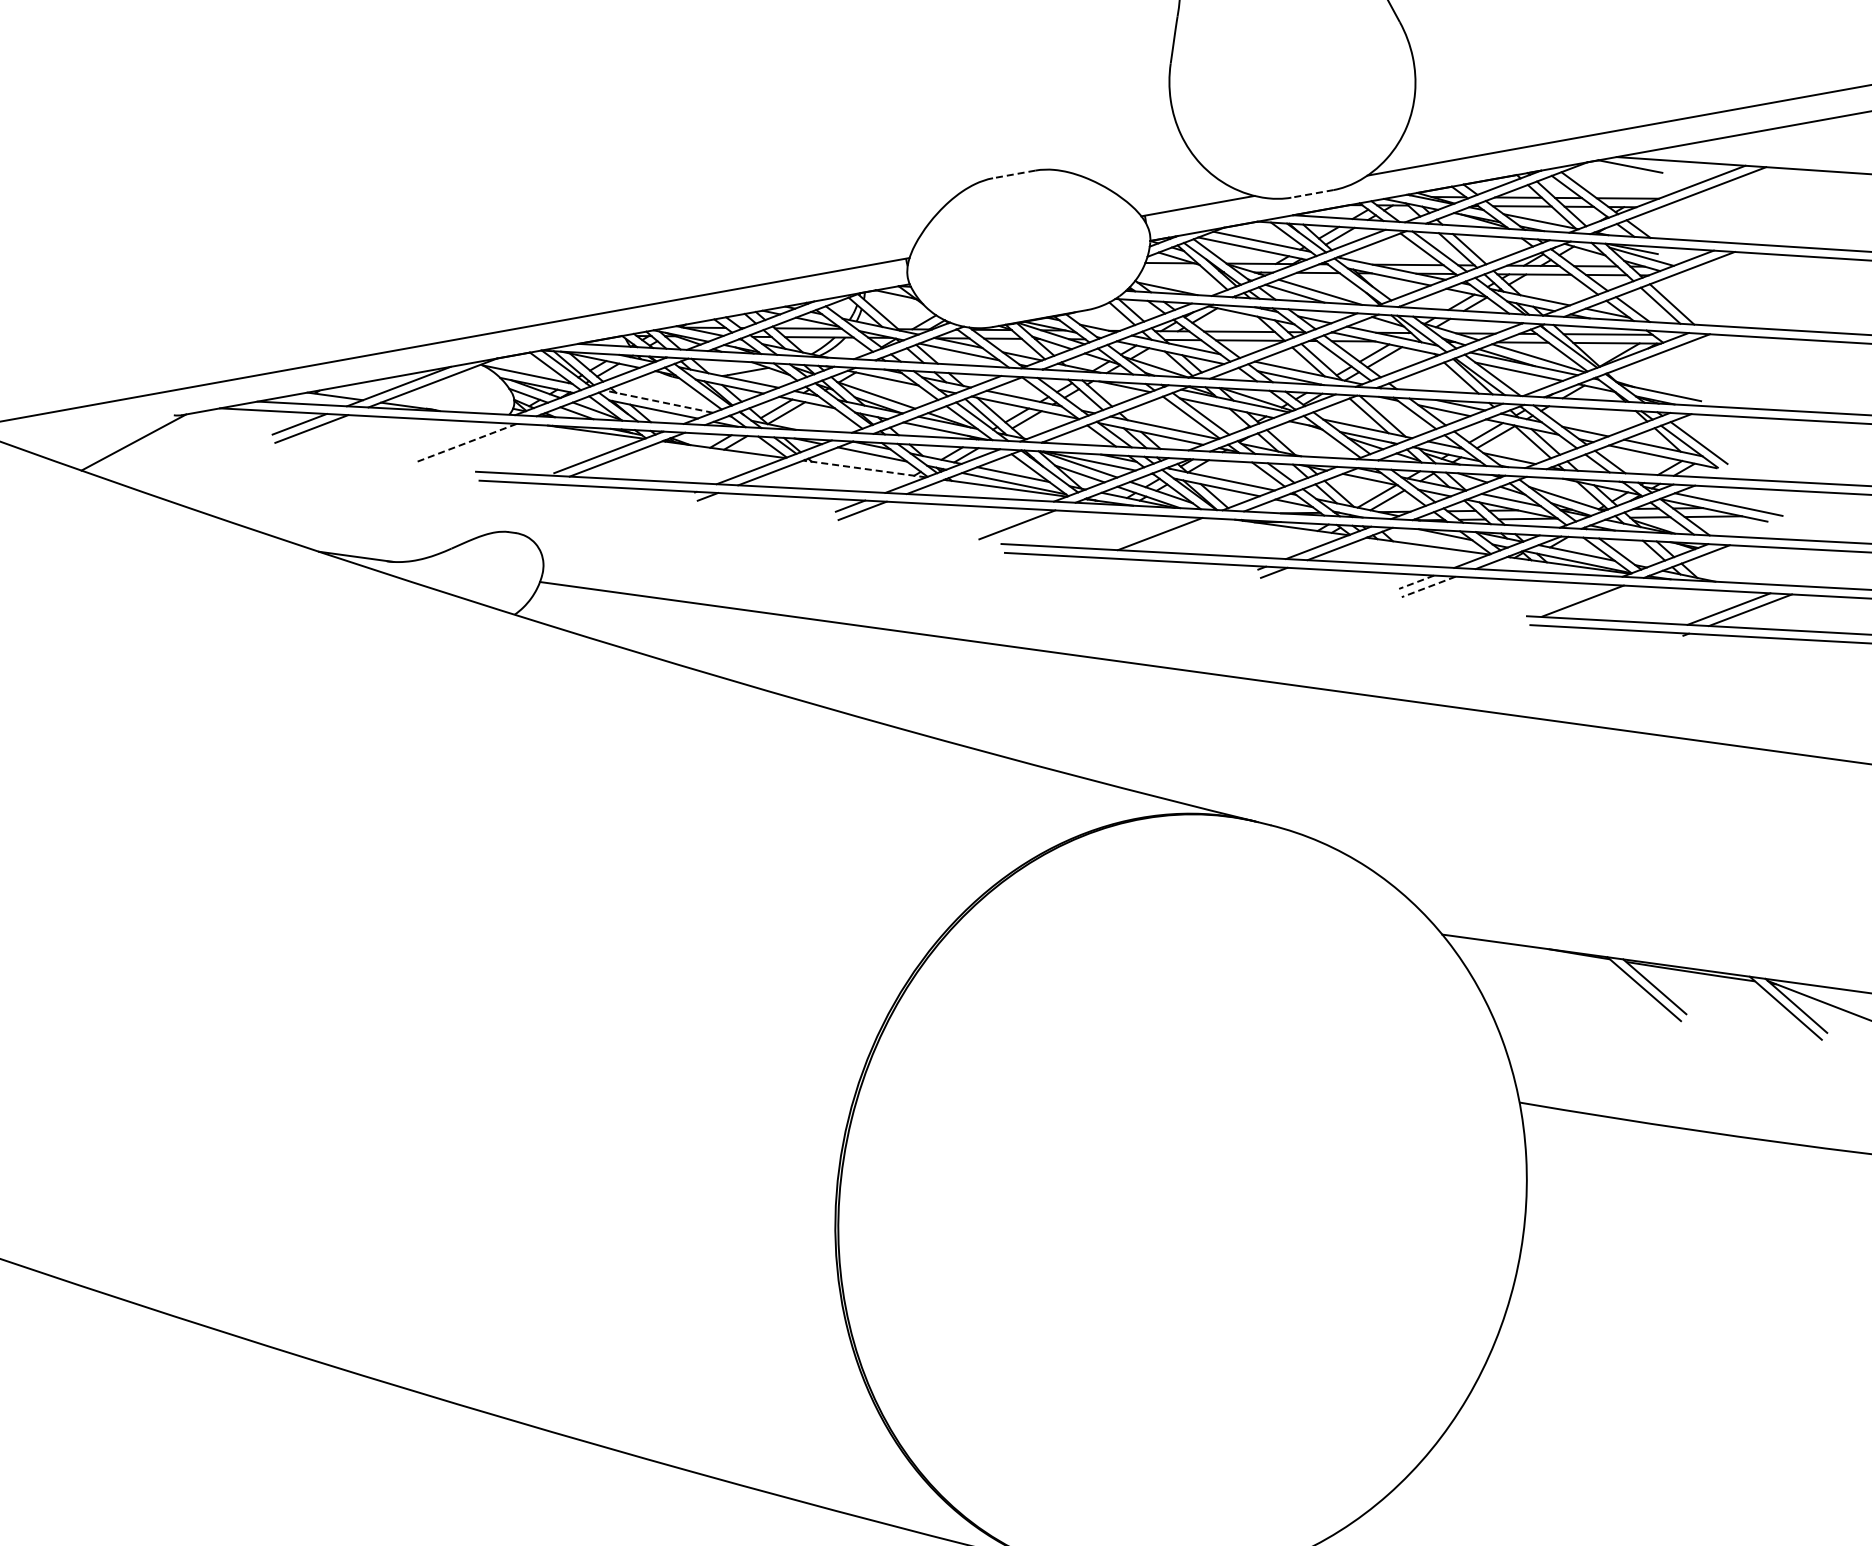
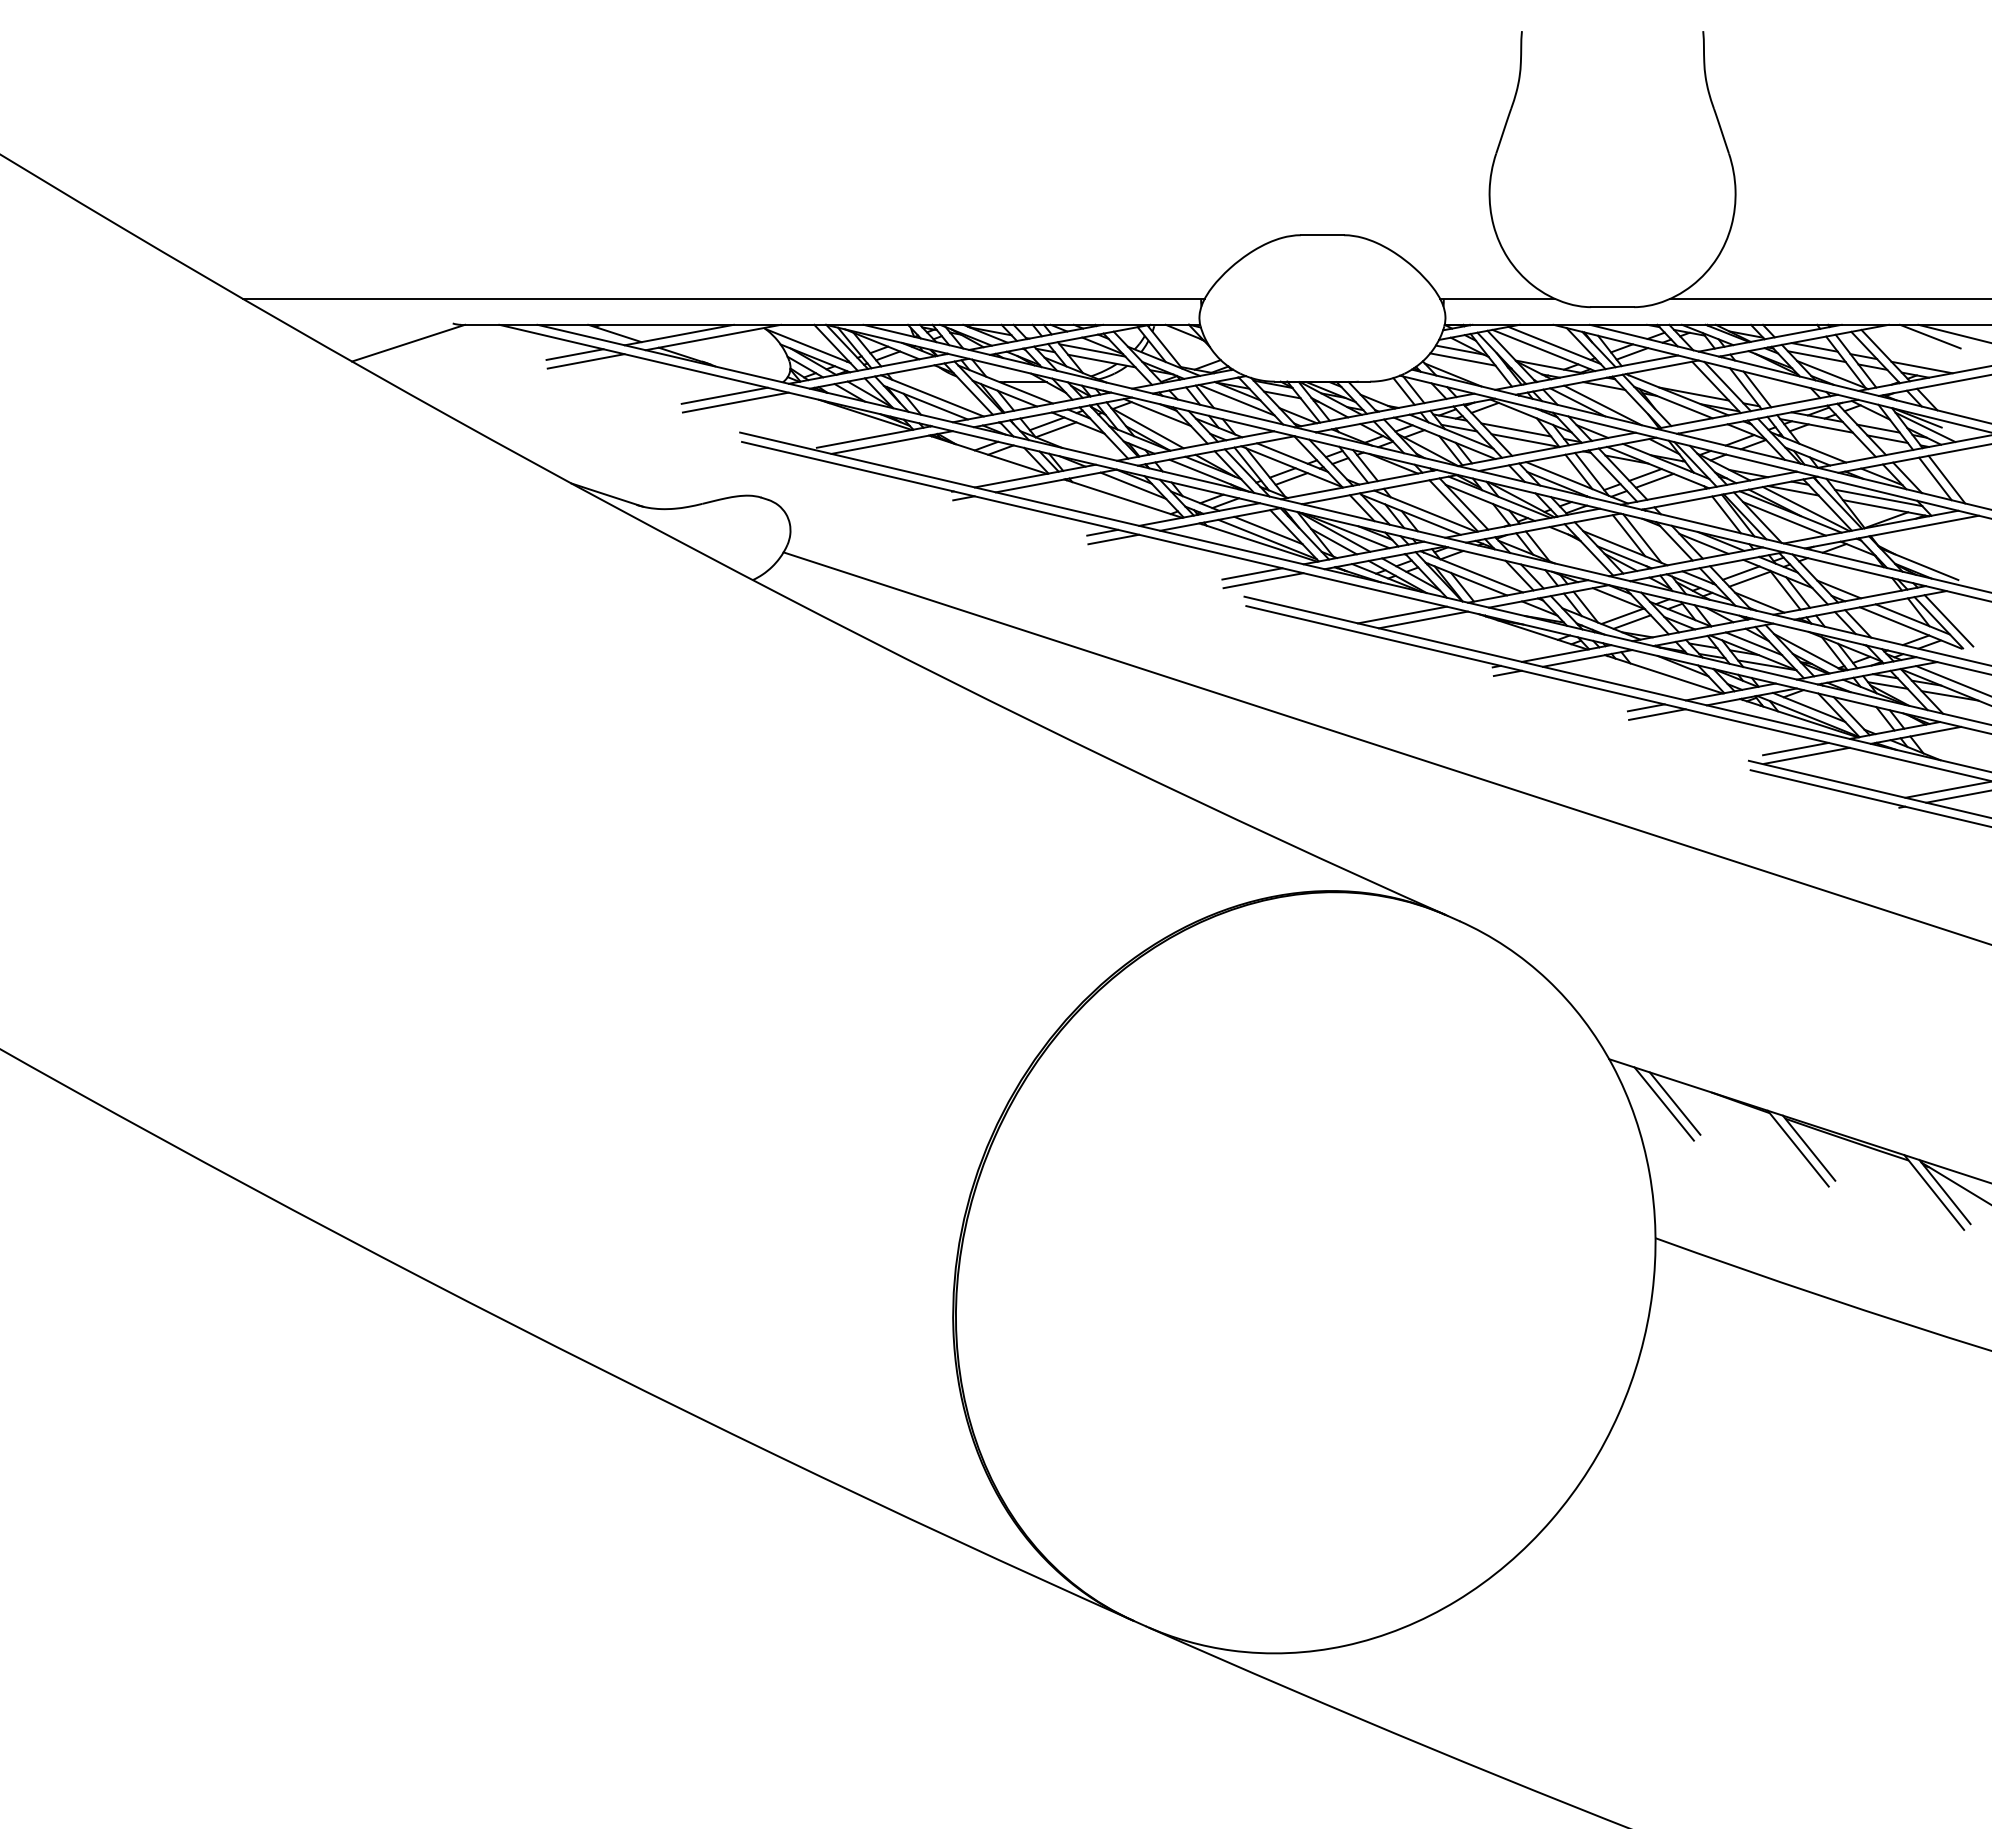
line: (1013, 174) -> (1321, 235), dashed -> solid
line: (1312, 194) -> (1612, 307), dashed -> solid
line: (1174, 271) -> (1462, 359), added
line: (657, 401) -> (931, 395), dashed -> solid
line: (454, 438) -> (724, 395), added
line: (466, 443) -> (735, 402), dashed -> solid
line: (865, 468) -> (1123, 498), dashed -> solid
line: (1005, 519) -> (1252, 573), added
line: (1180, 534) -> (1422, 619), added
line: (1416, 581) -> (1646, 707), dashed -> solid
line: (1428, 586) -> (1657, 714), dashed -> solid
line: (1570, 595) -> (1795, 748), added
line: (1514, 966) -> (1674, 1103), added
line: (1503, 968) -> (1663, 1103), added

